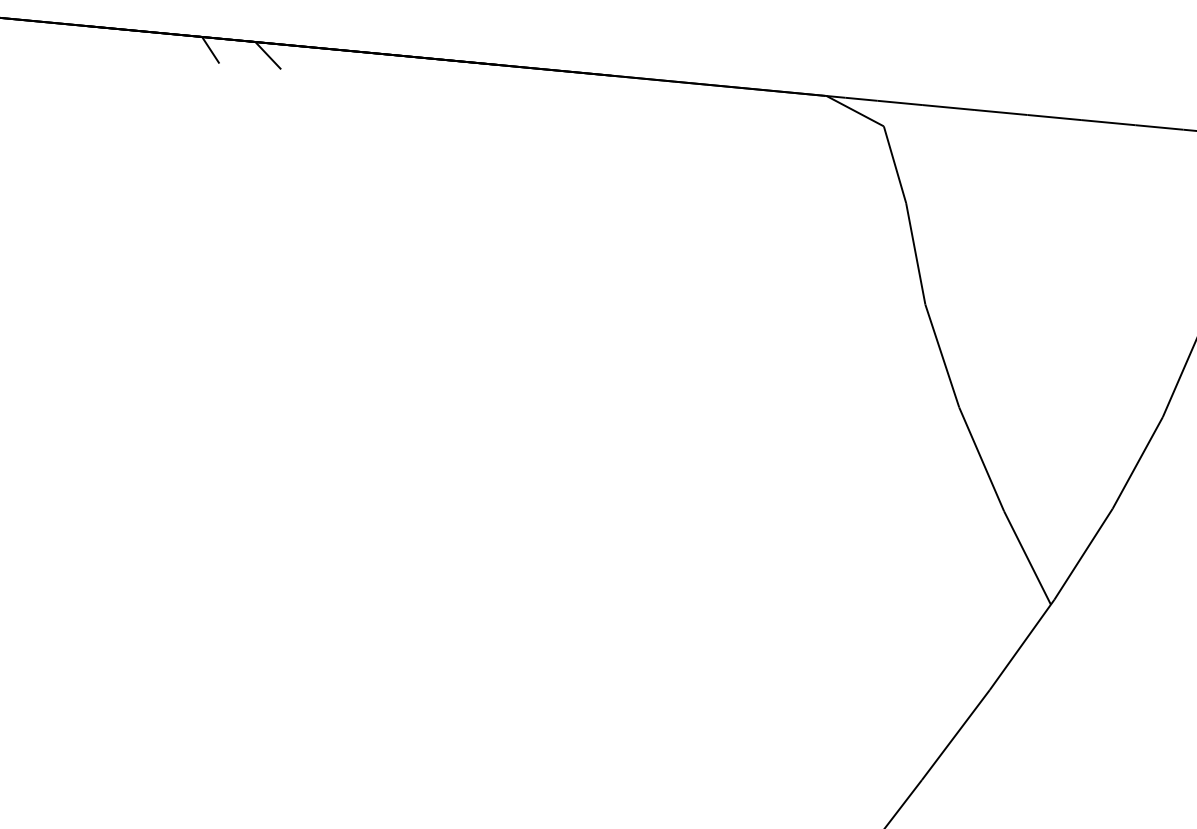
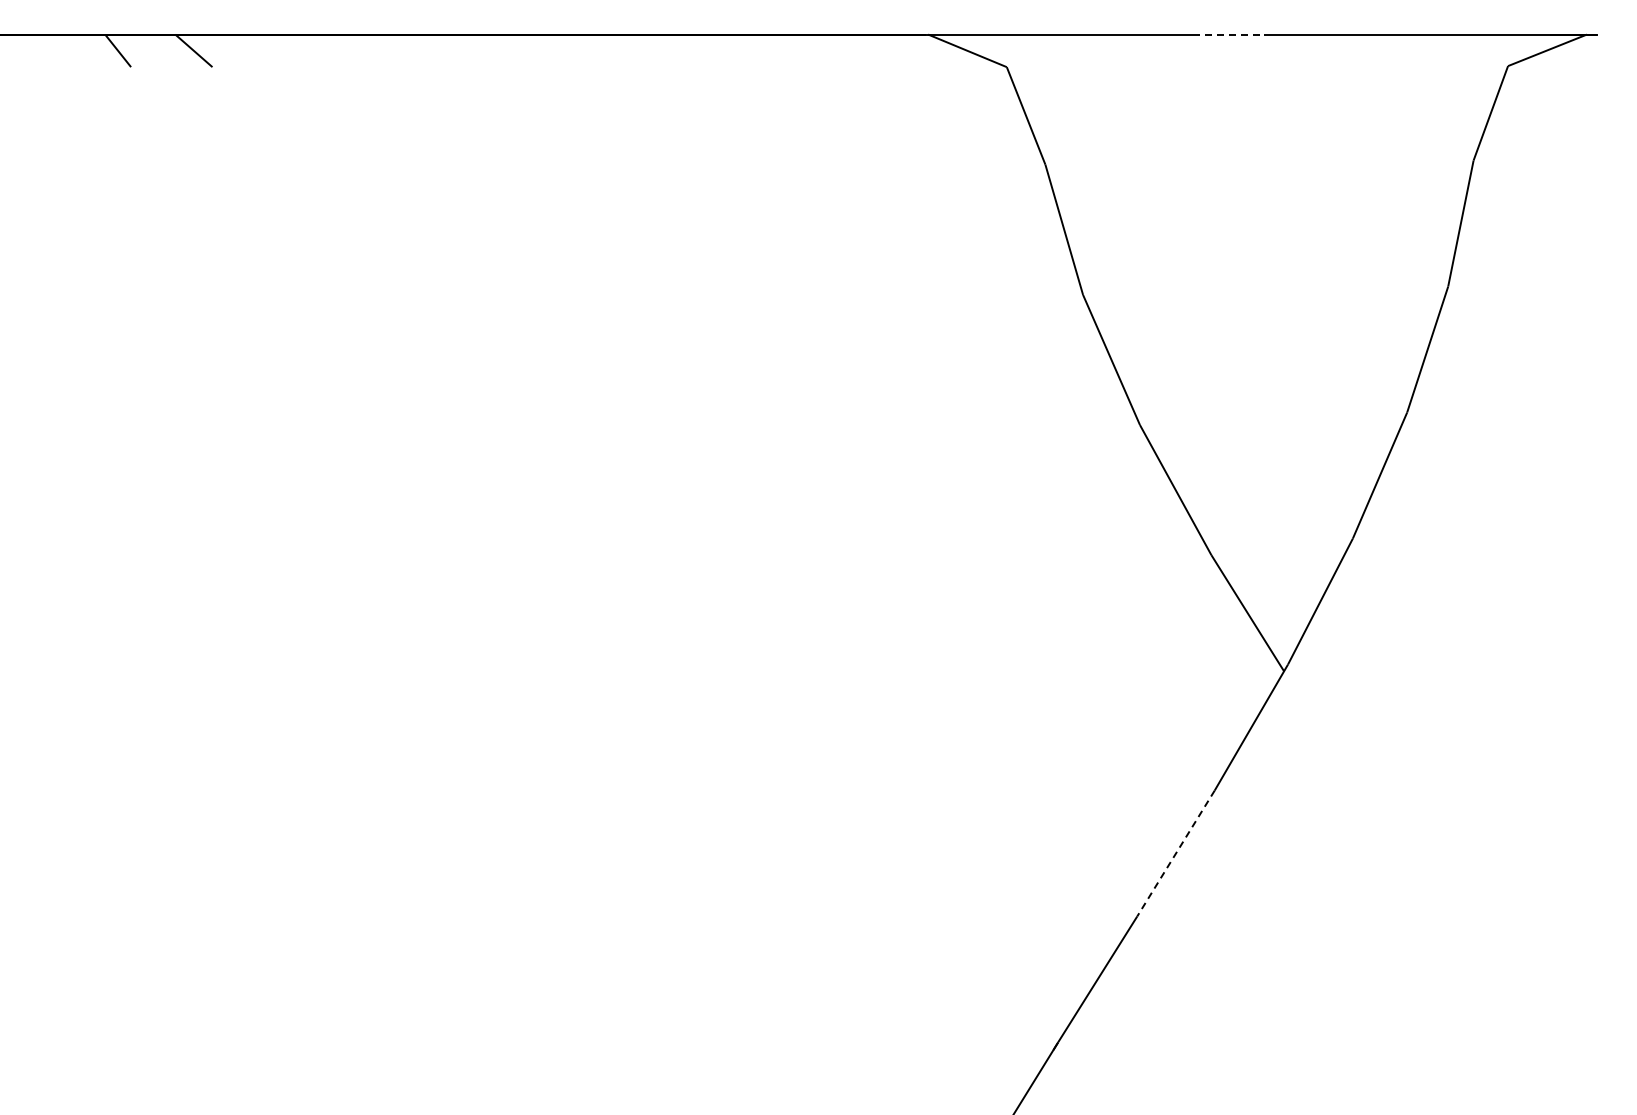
line: (1054, 117) -> (1228, 34), solid -> dashed
line: (955, 735) -> (1175, 853), solid -> dashed

